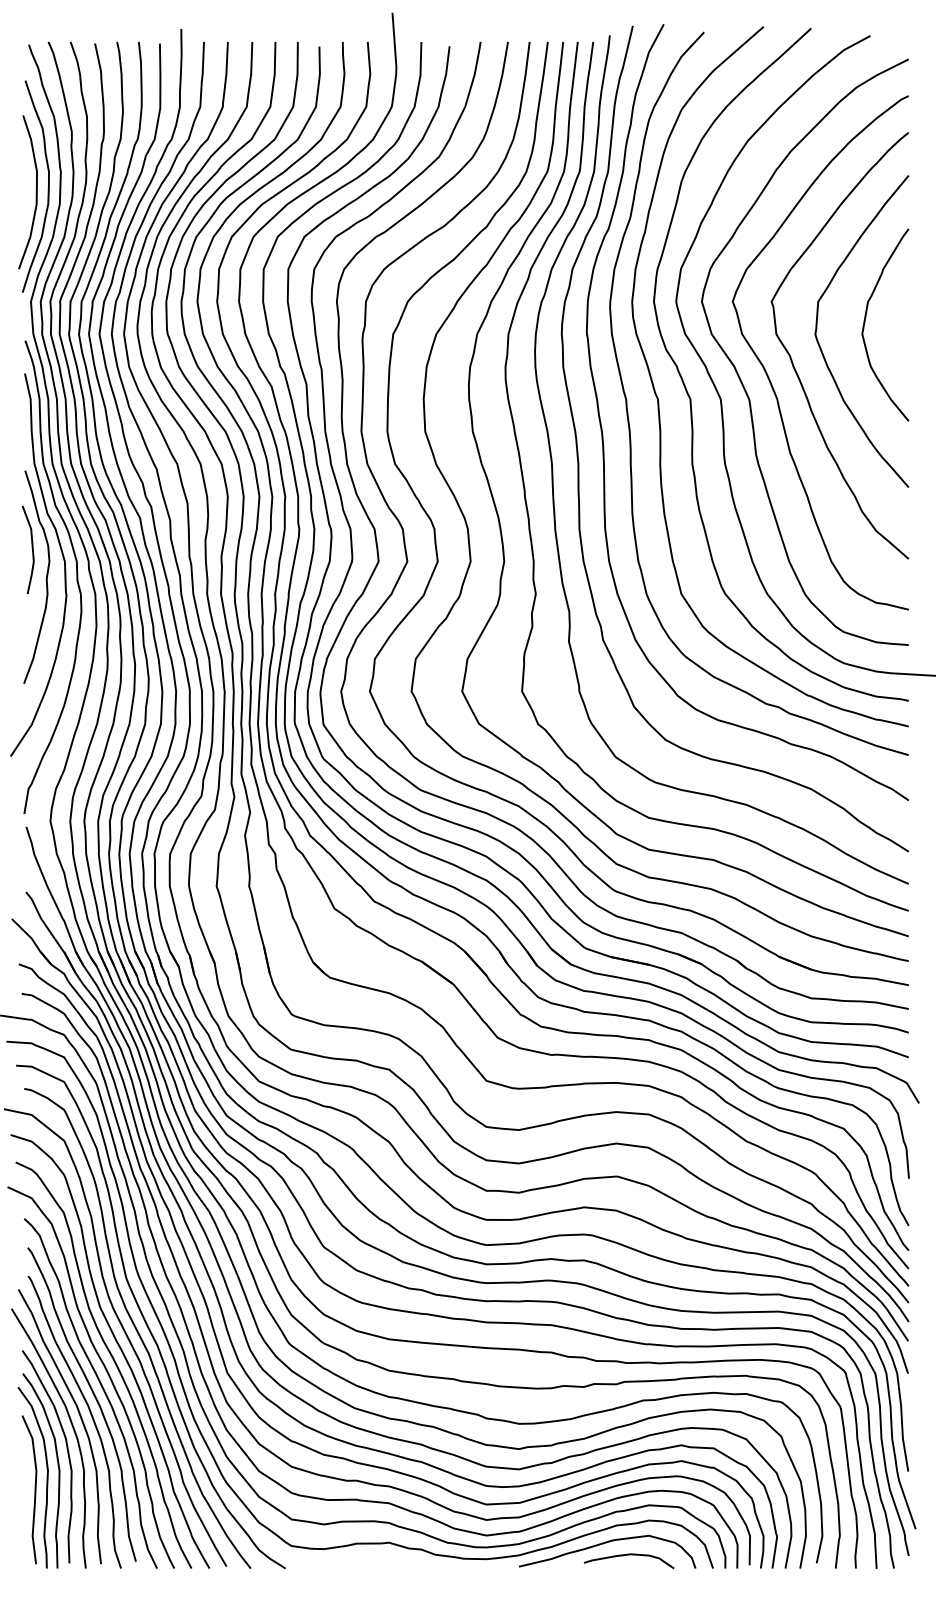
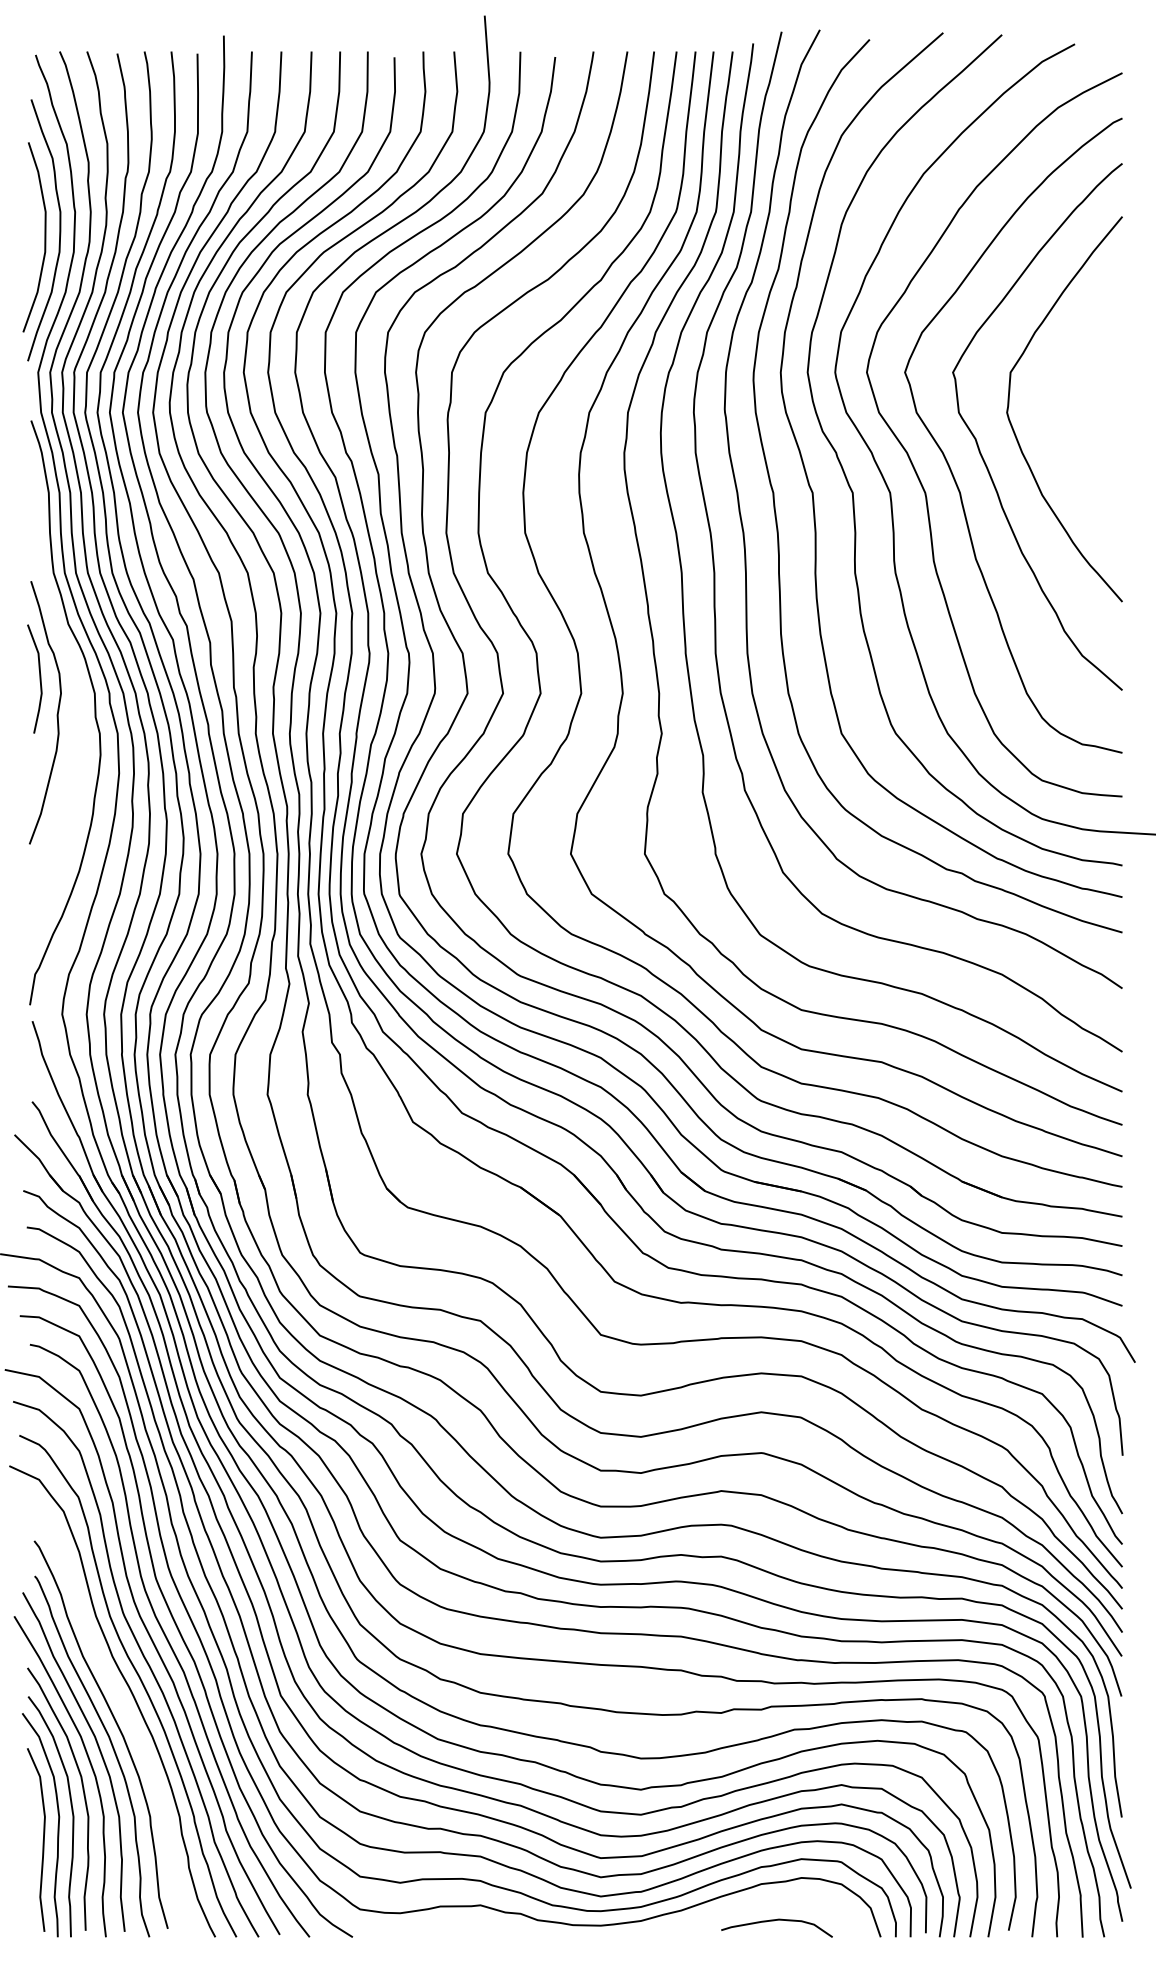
curve: (865, 319) -> (1069, 394), removed
curve: (62, 557) -> (77, 688), removed
curve: (101, 1387) -> (125, 1713), removed
curve: (605, 1543) -> (747, 1906), removed

